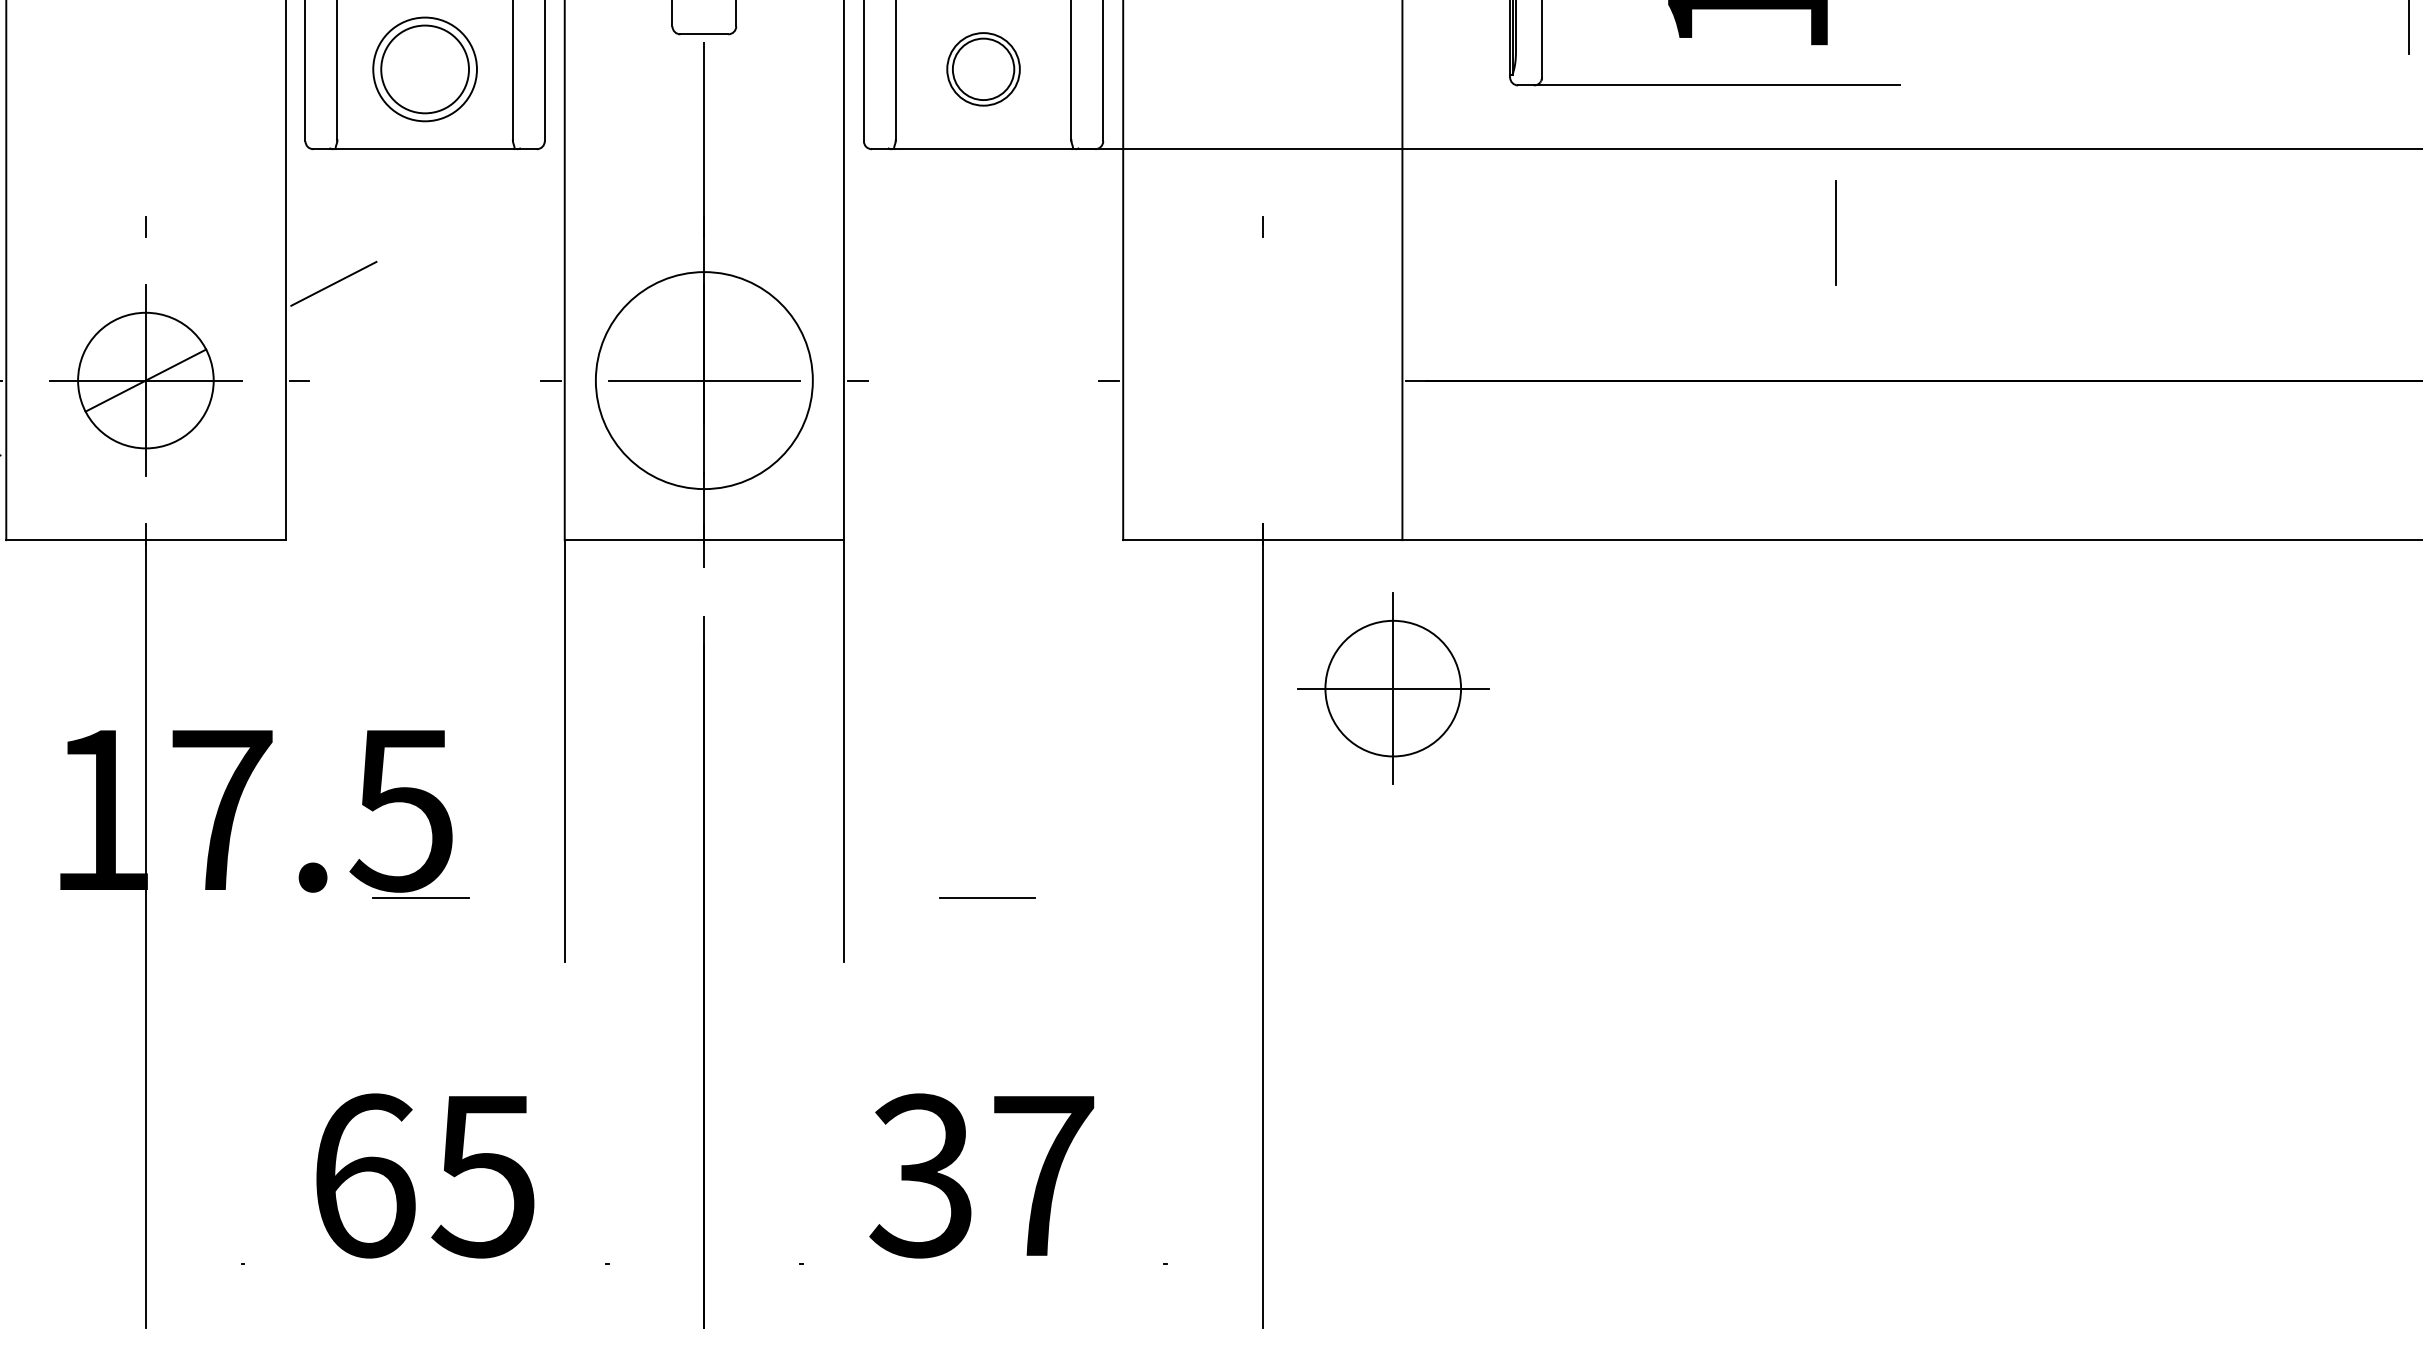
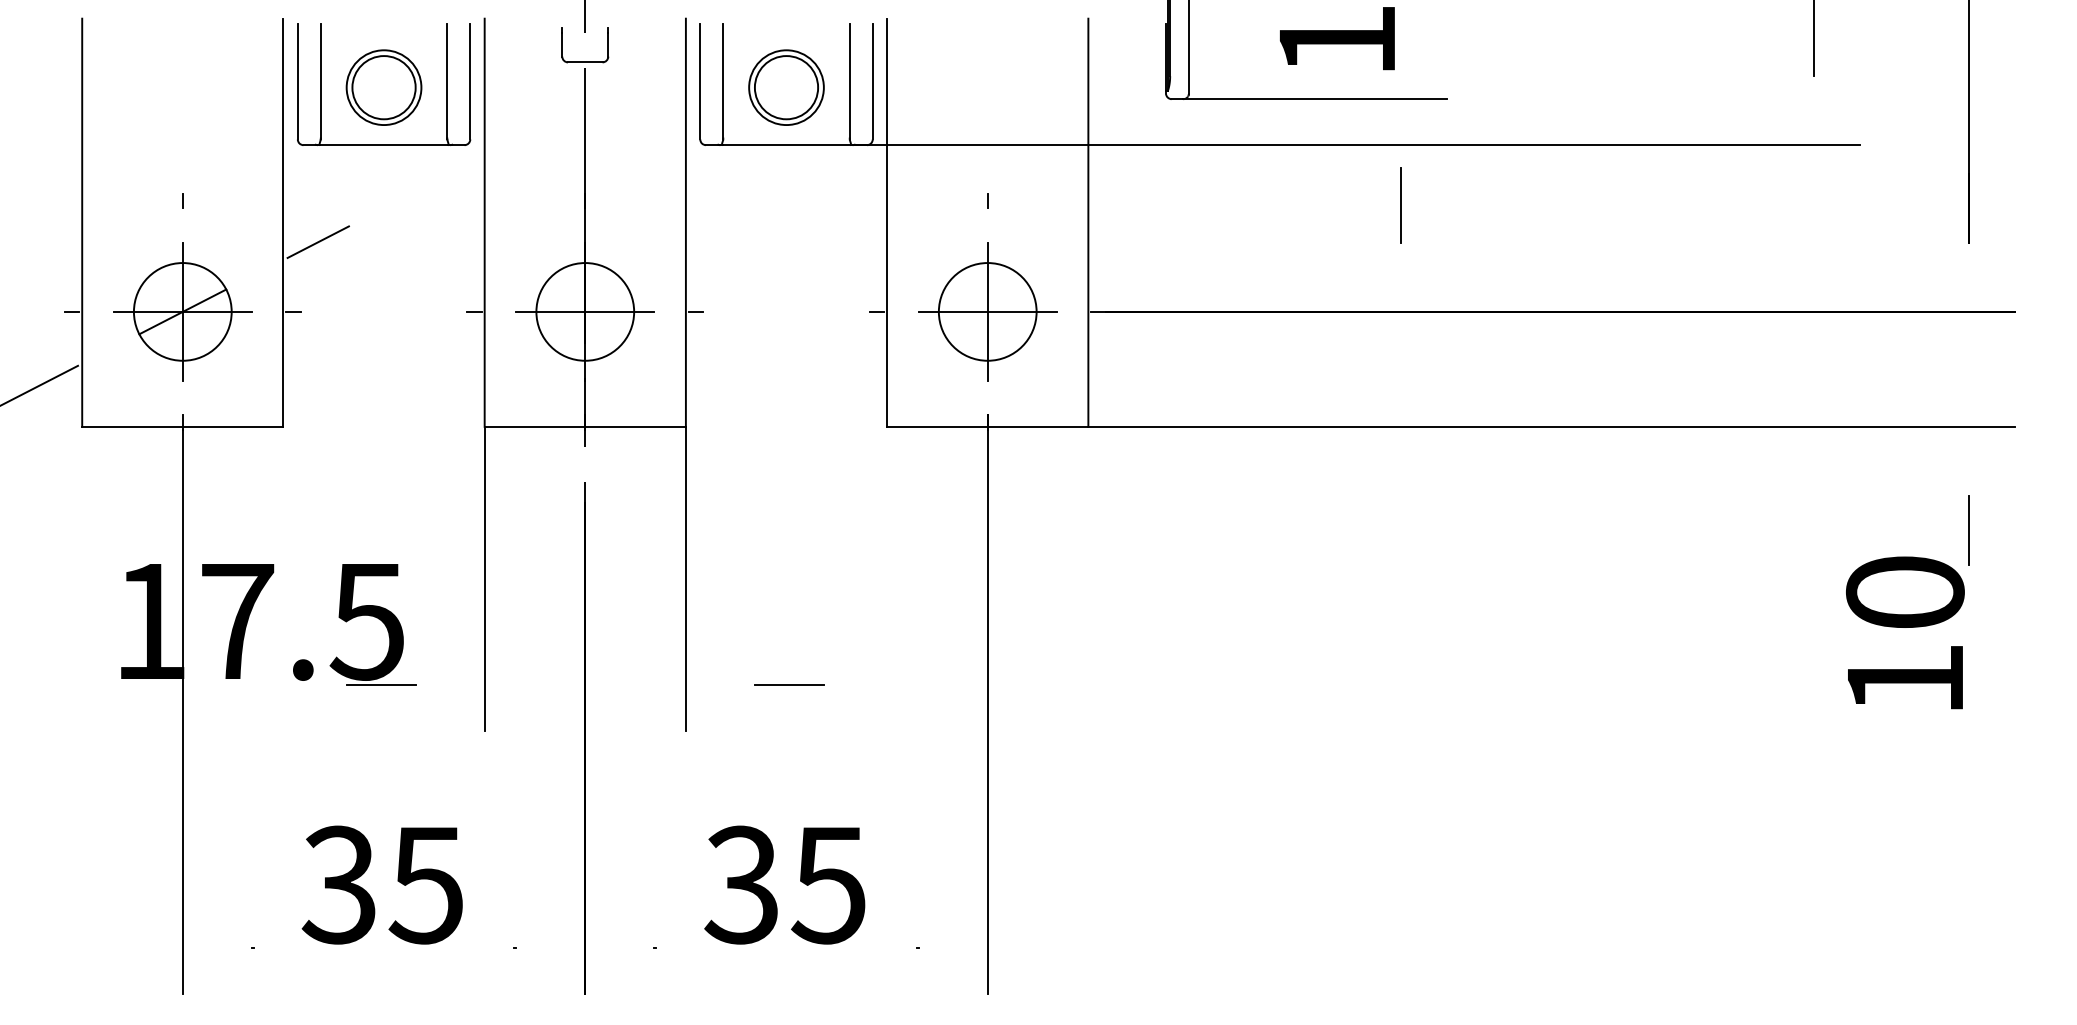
part: (983, 69) -> (786, 87), size x1.43
circle: (704, 380) -> (585, 311), size x0.62
part: (1392, 688) -> (987, 311), moved
text: (363, 1175) -> (339, 884), 65 -> 35
text: (1041, 1176) -> (828, 885), 37 -> 35

